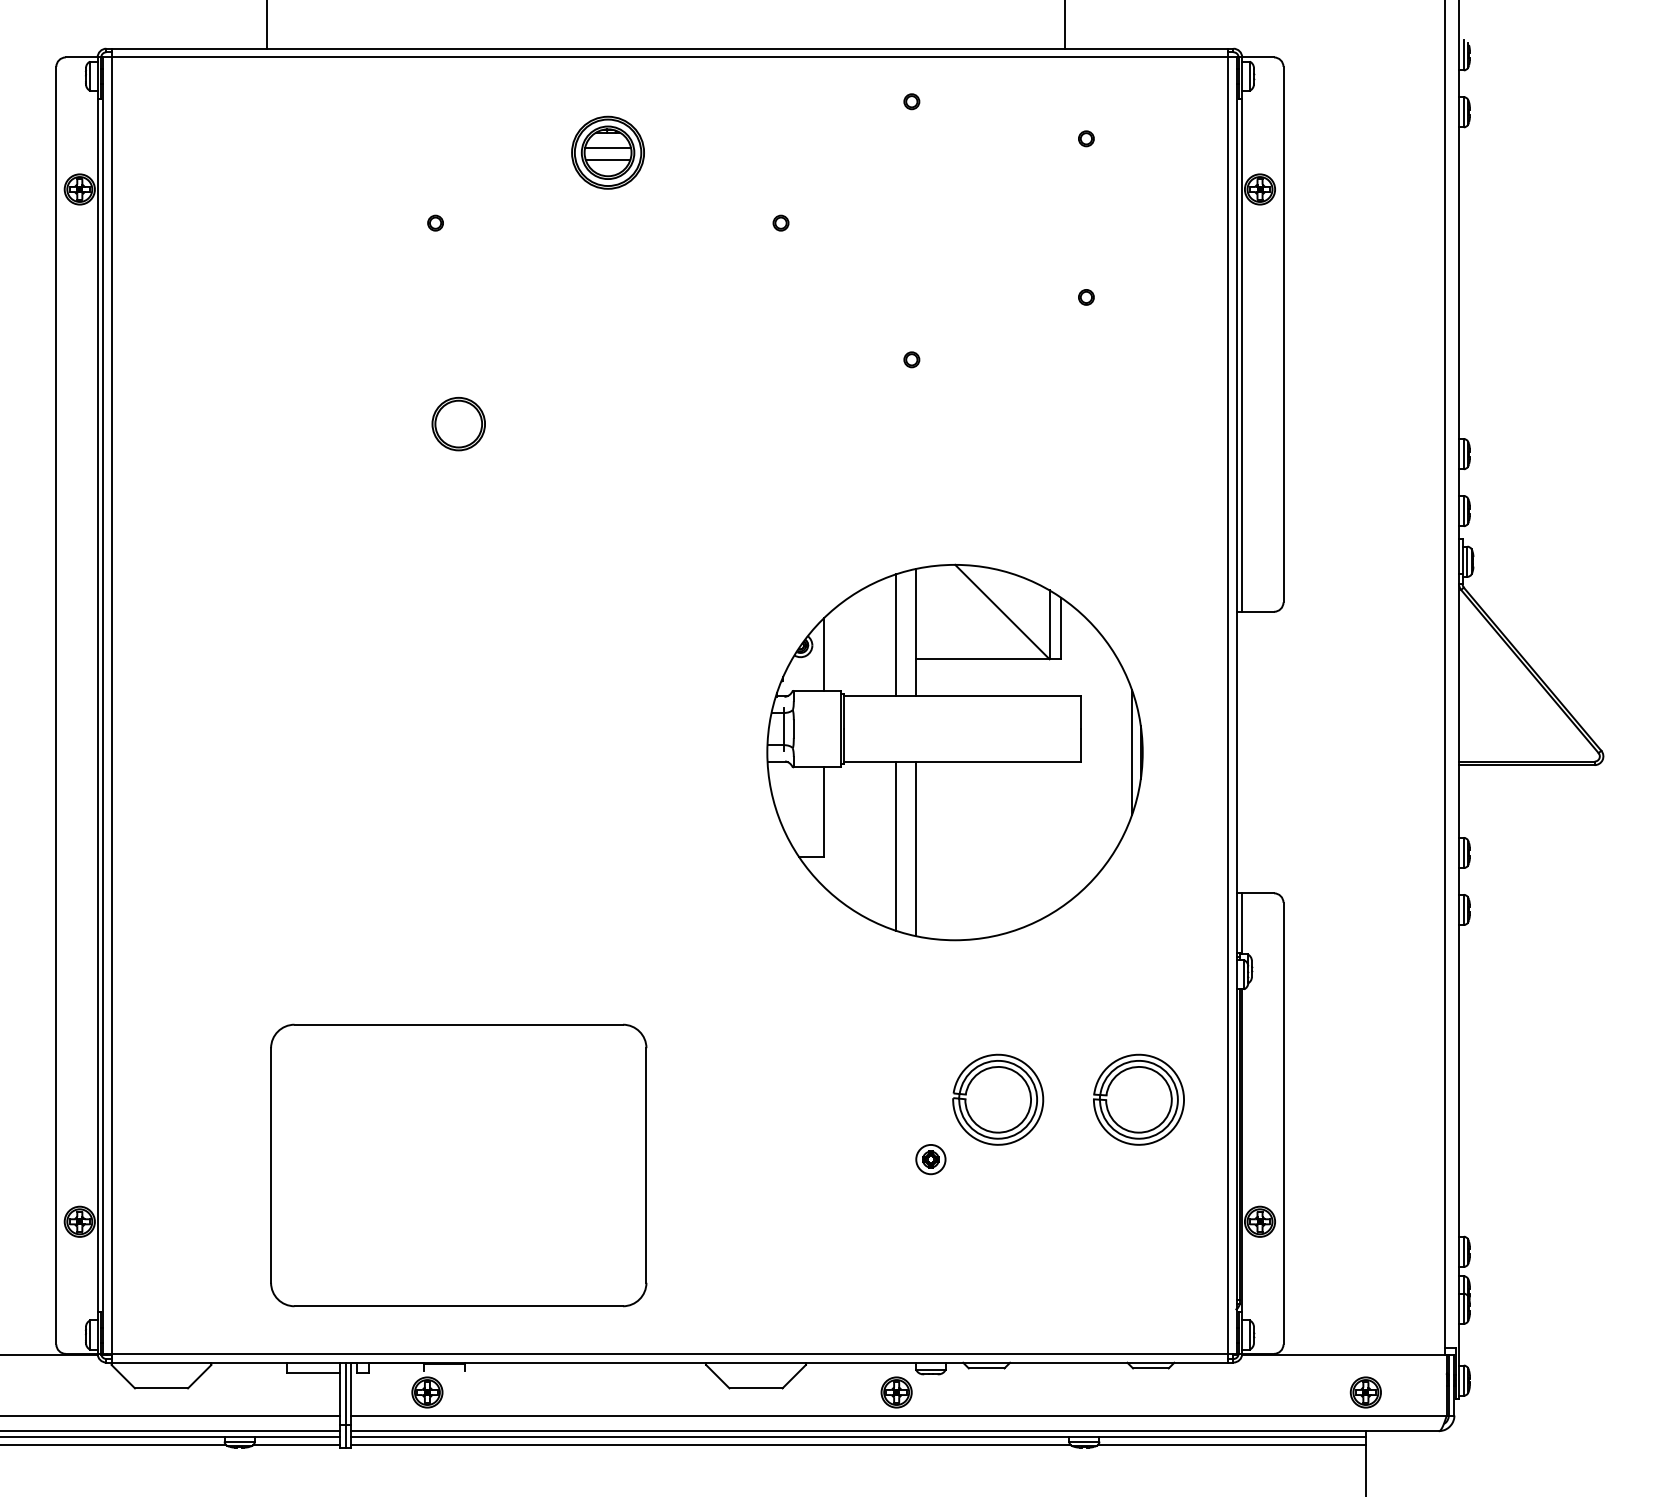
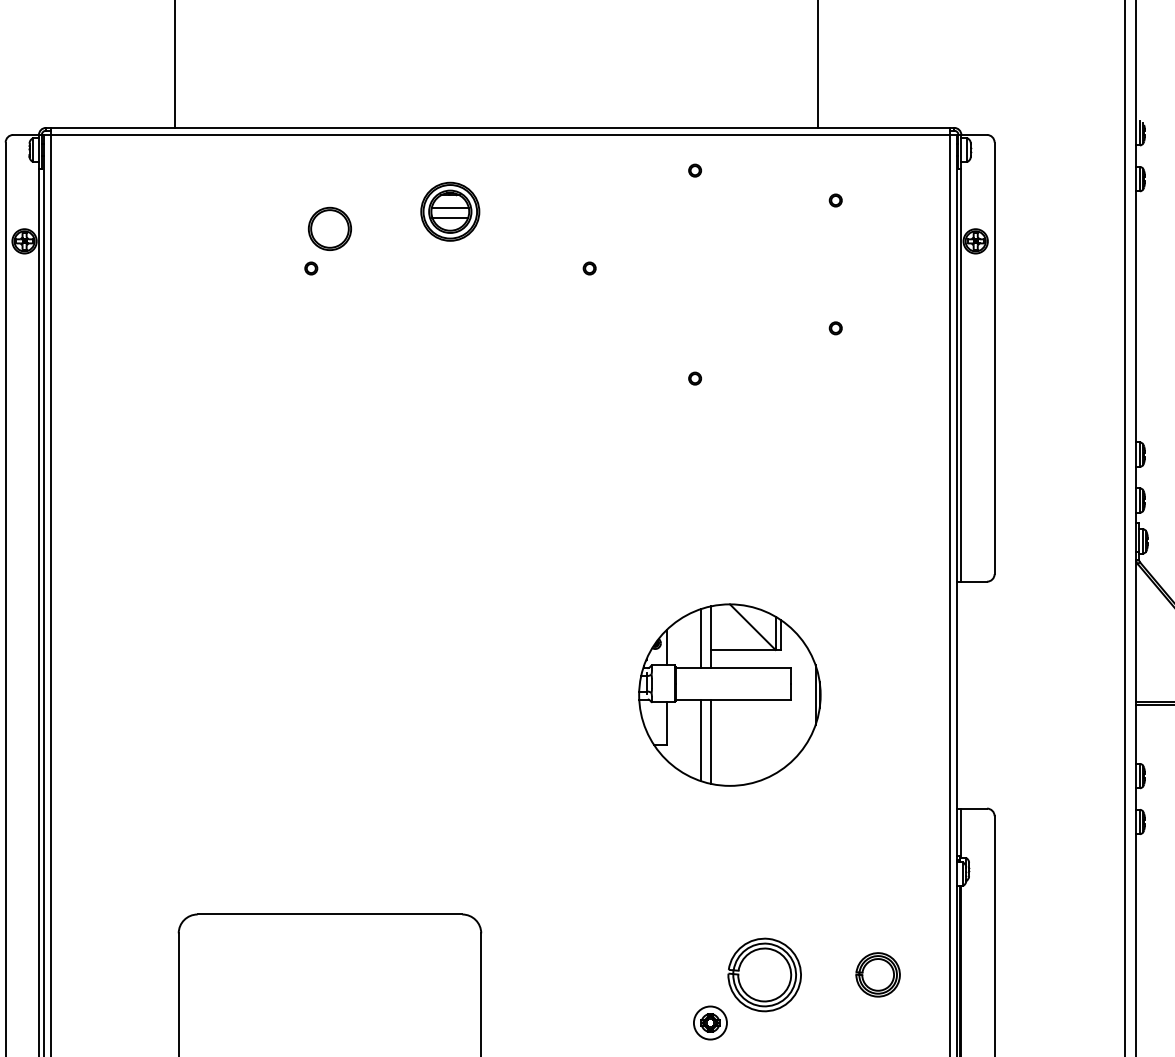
part: (458, 424) -> (329, 229), moved
part: (954, 752) -> (729, 695), size x0.6
part: (1138, 1099) -> (877, 974), size x0.6
part: (930, 1159) -> (710, 1023), size x1.4

